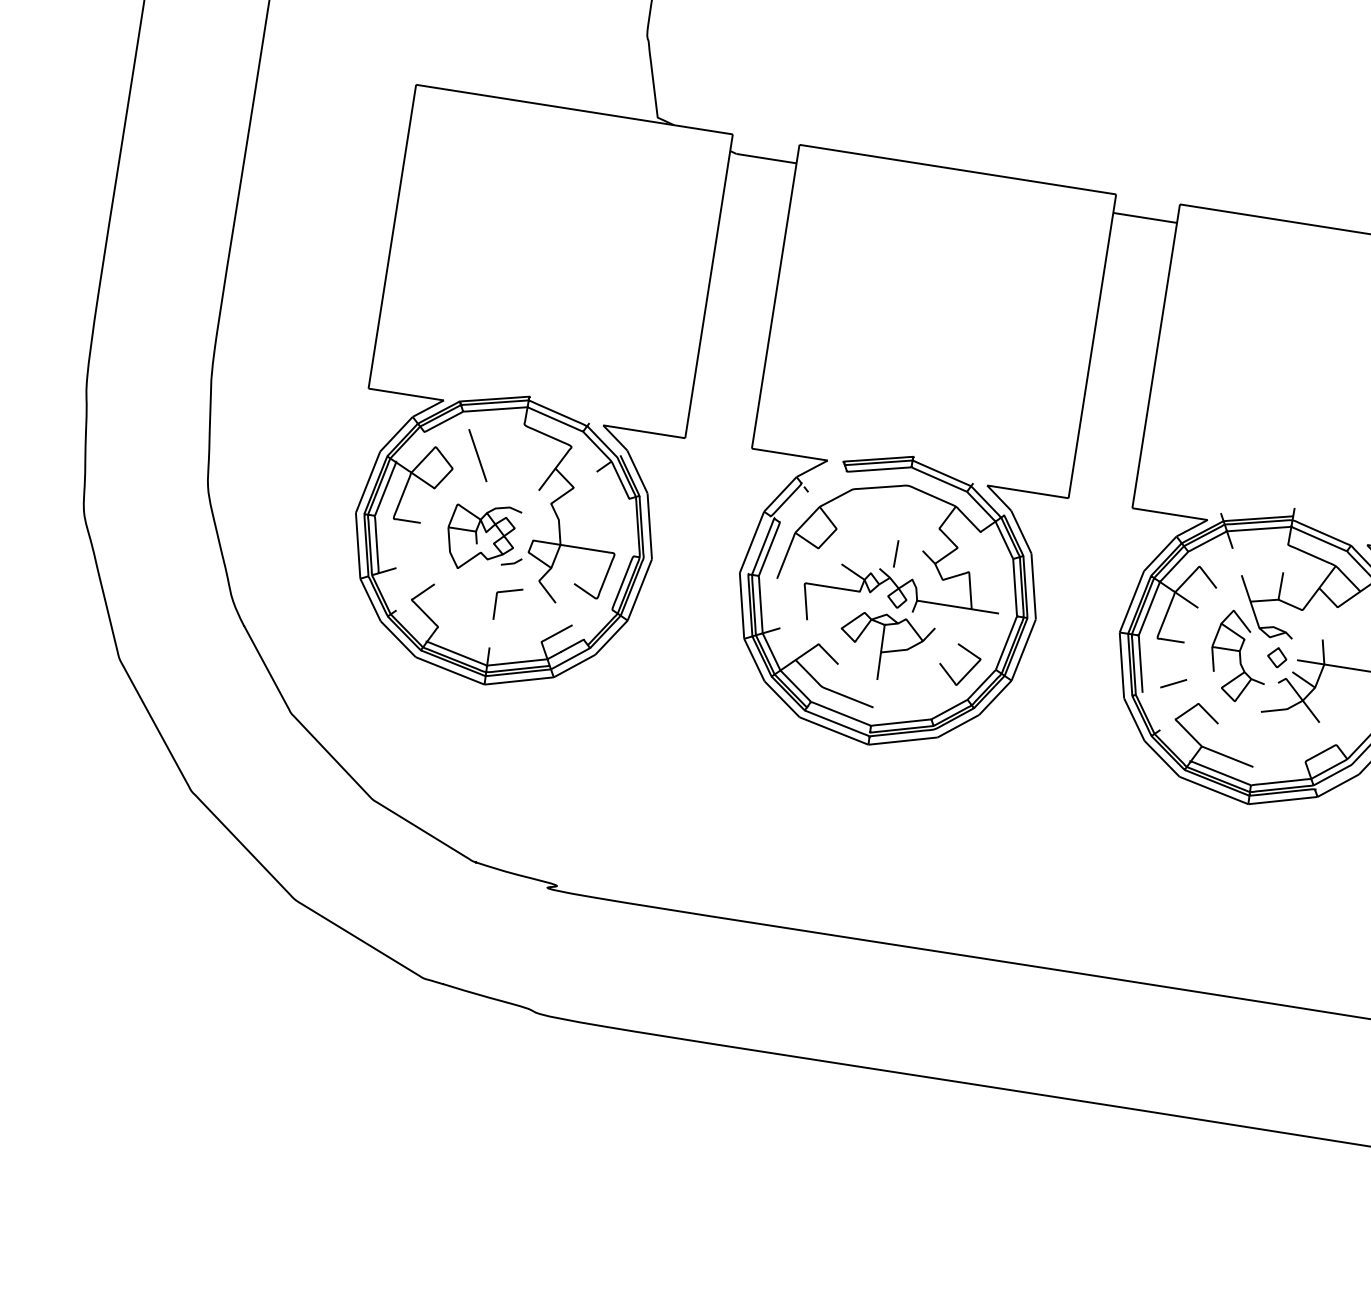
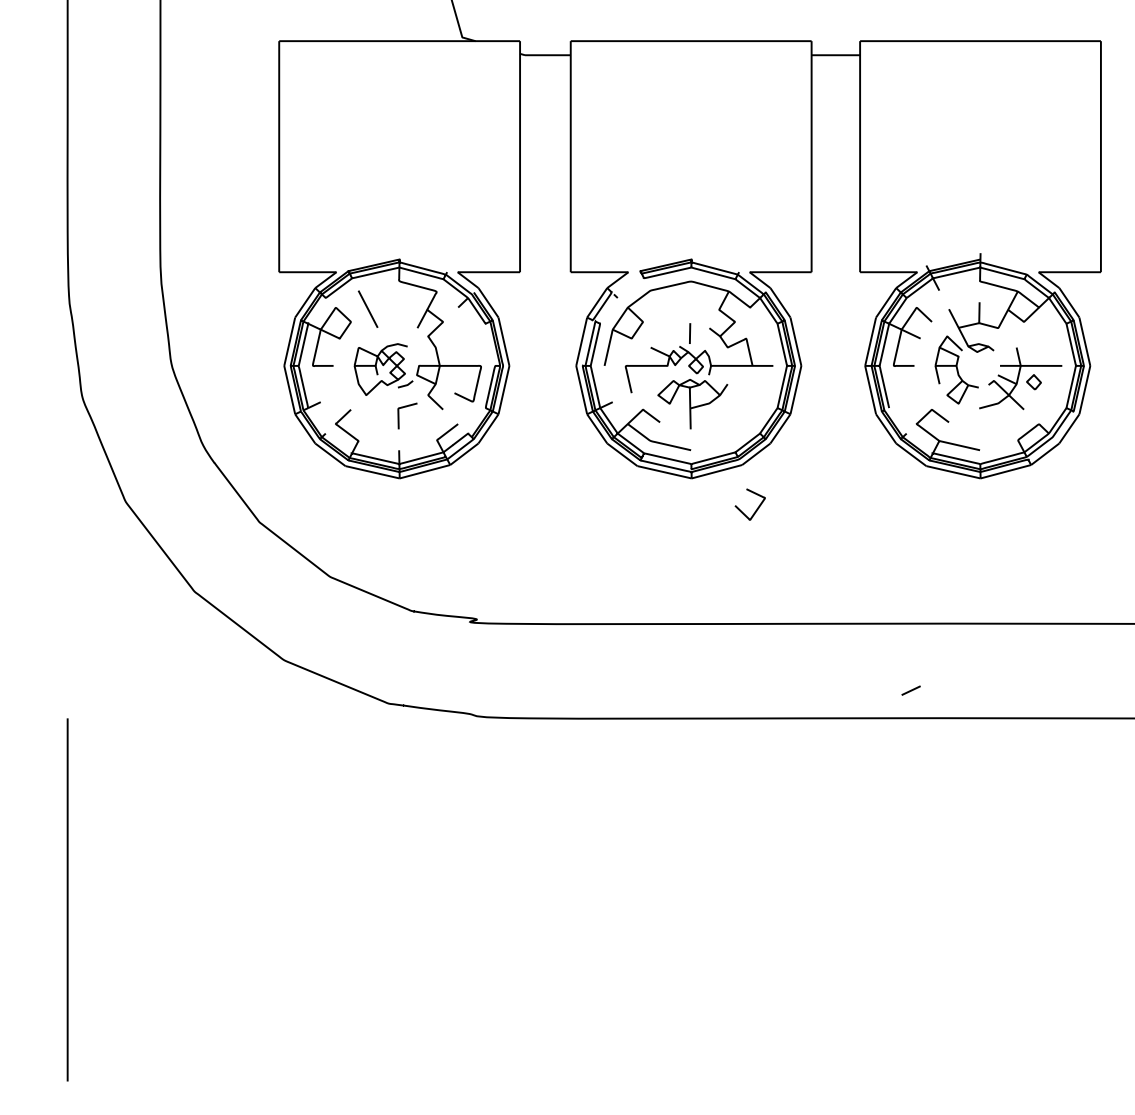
part: (1276, 657) -> (1033, 382), moved
curve: (967, 671) -> (756, 508), moved
line: (1172, 683) -> (910, 690), moved

